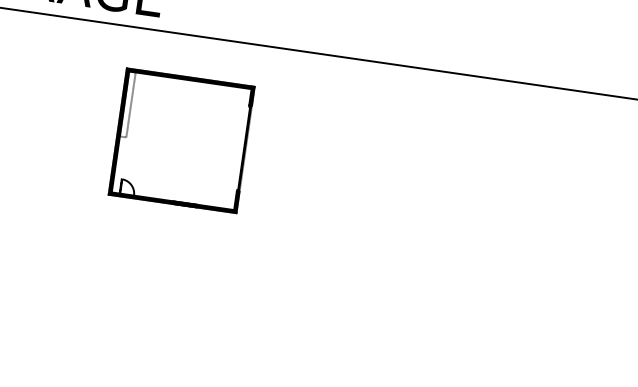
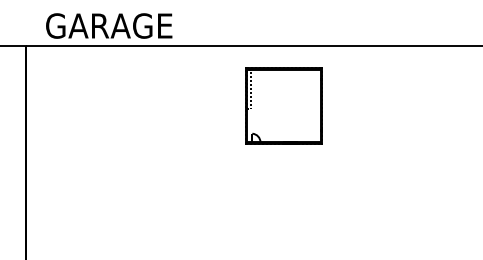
part: (181, 139) -> (283, 105), moved

